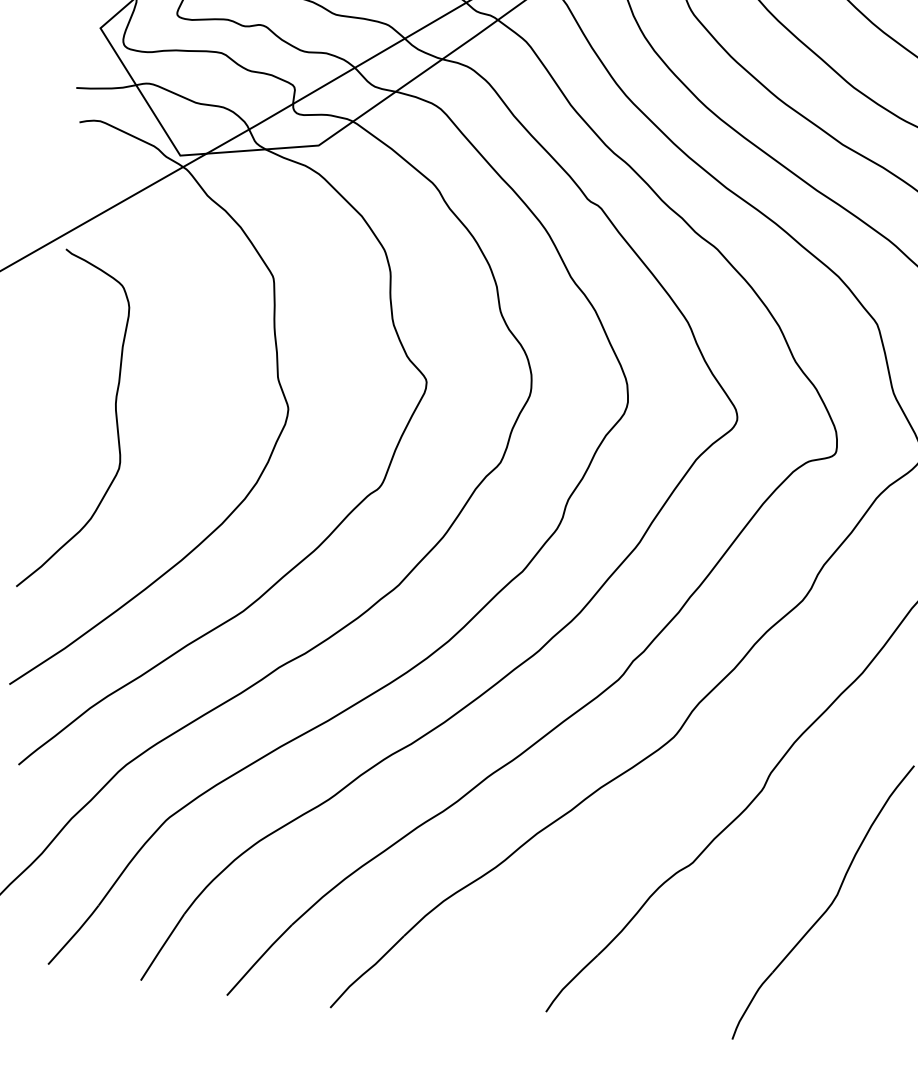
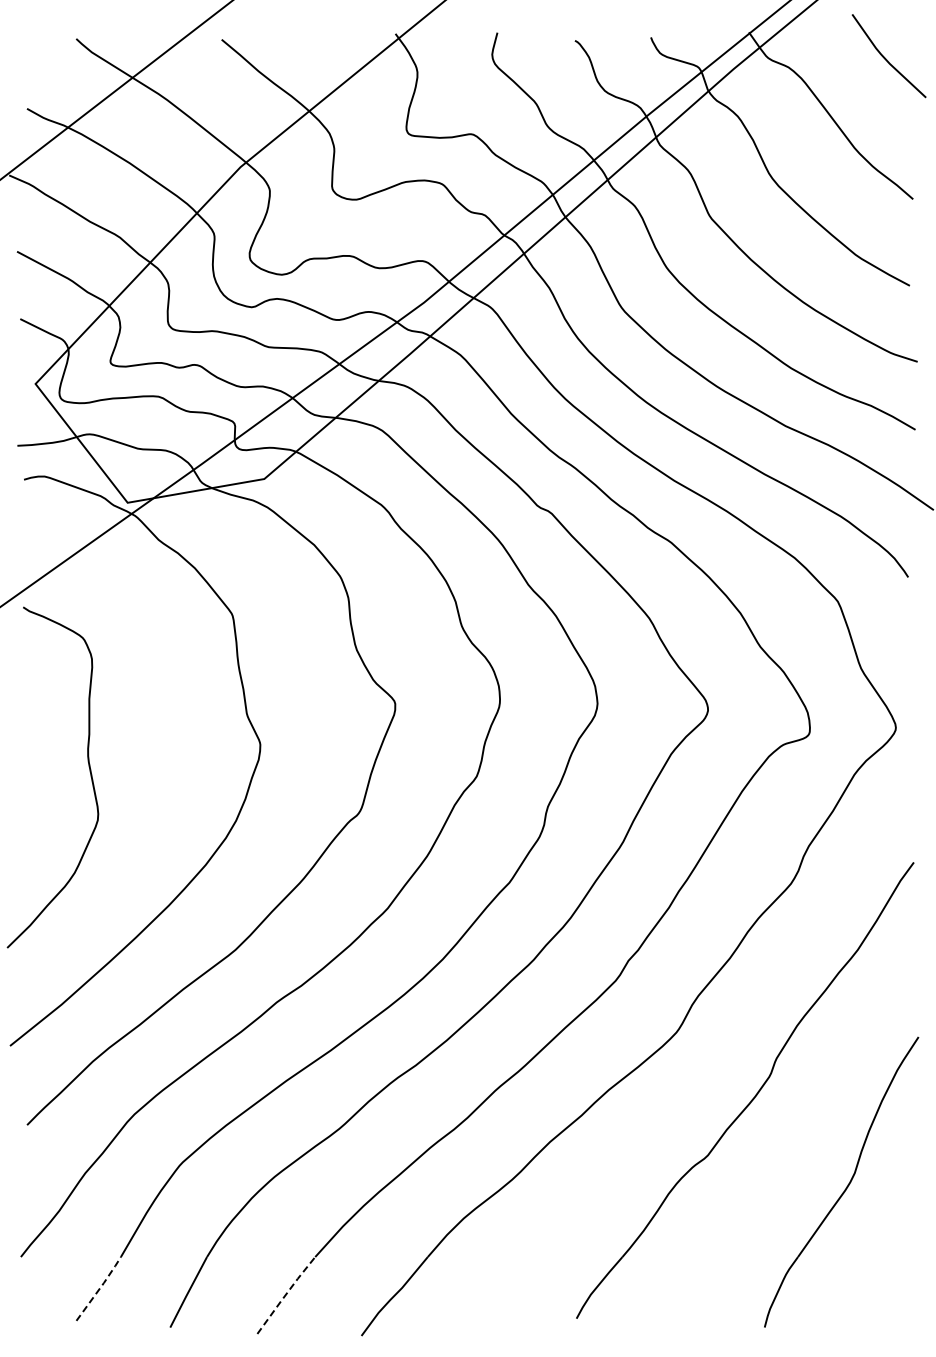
line: (75, 933) -> (100, 1287), solid -> dashed
line: (258, 960) -> (285, 1295), solid -> dashed

